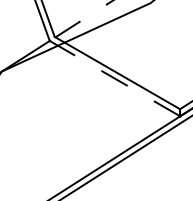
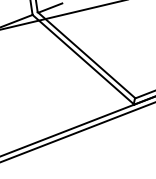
line: (114, 78) -> (83, 59), dashed -> solid

